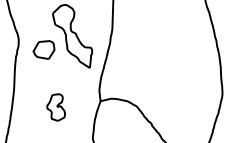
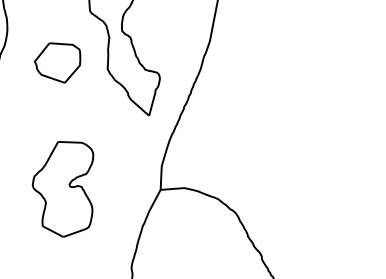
part: (55, 107) -> (62, 188), size x1.67

